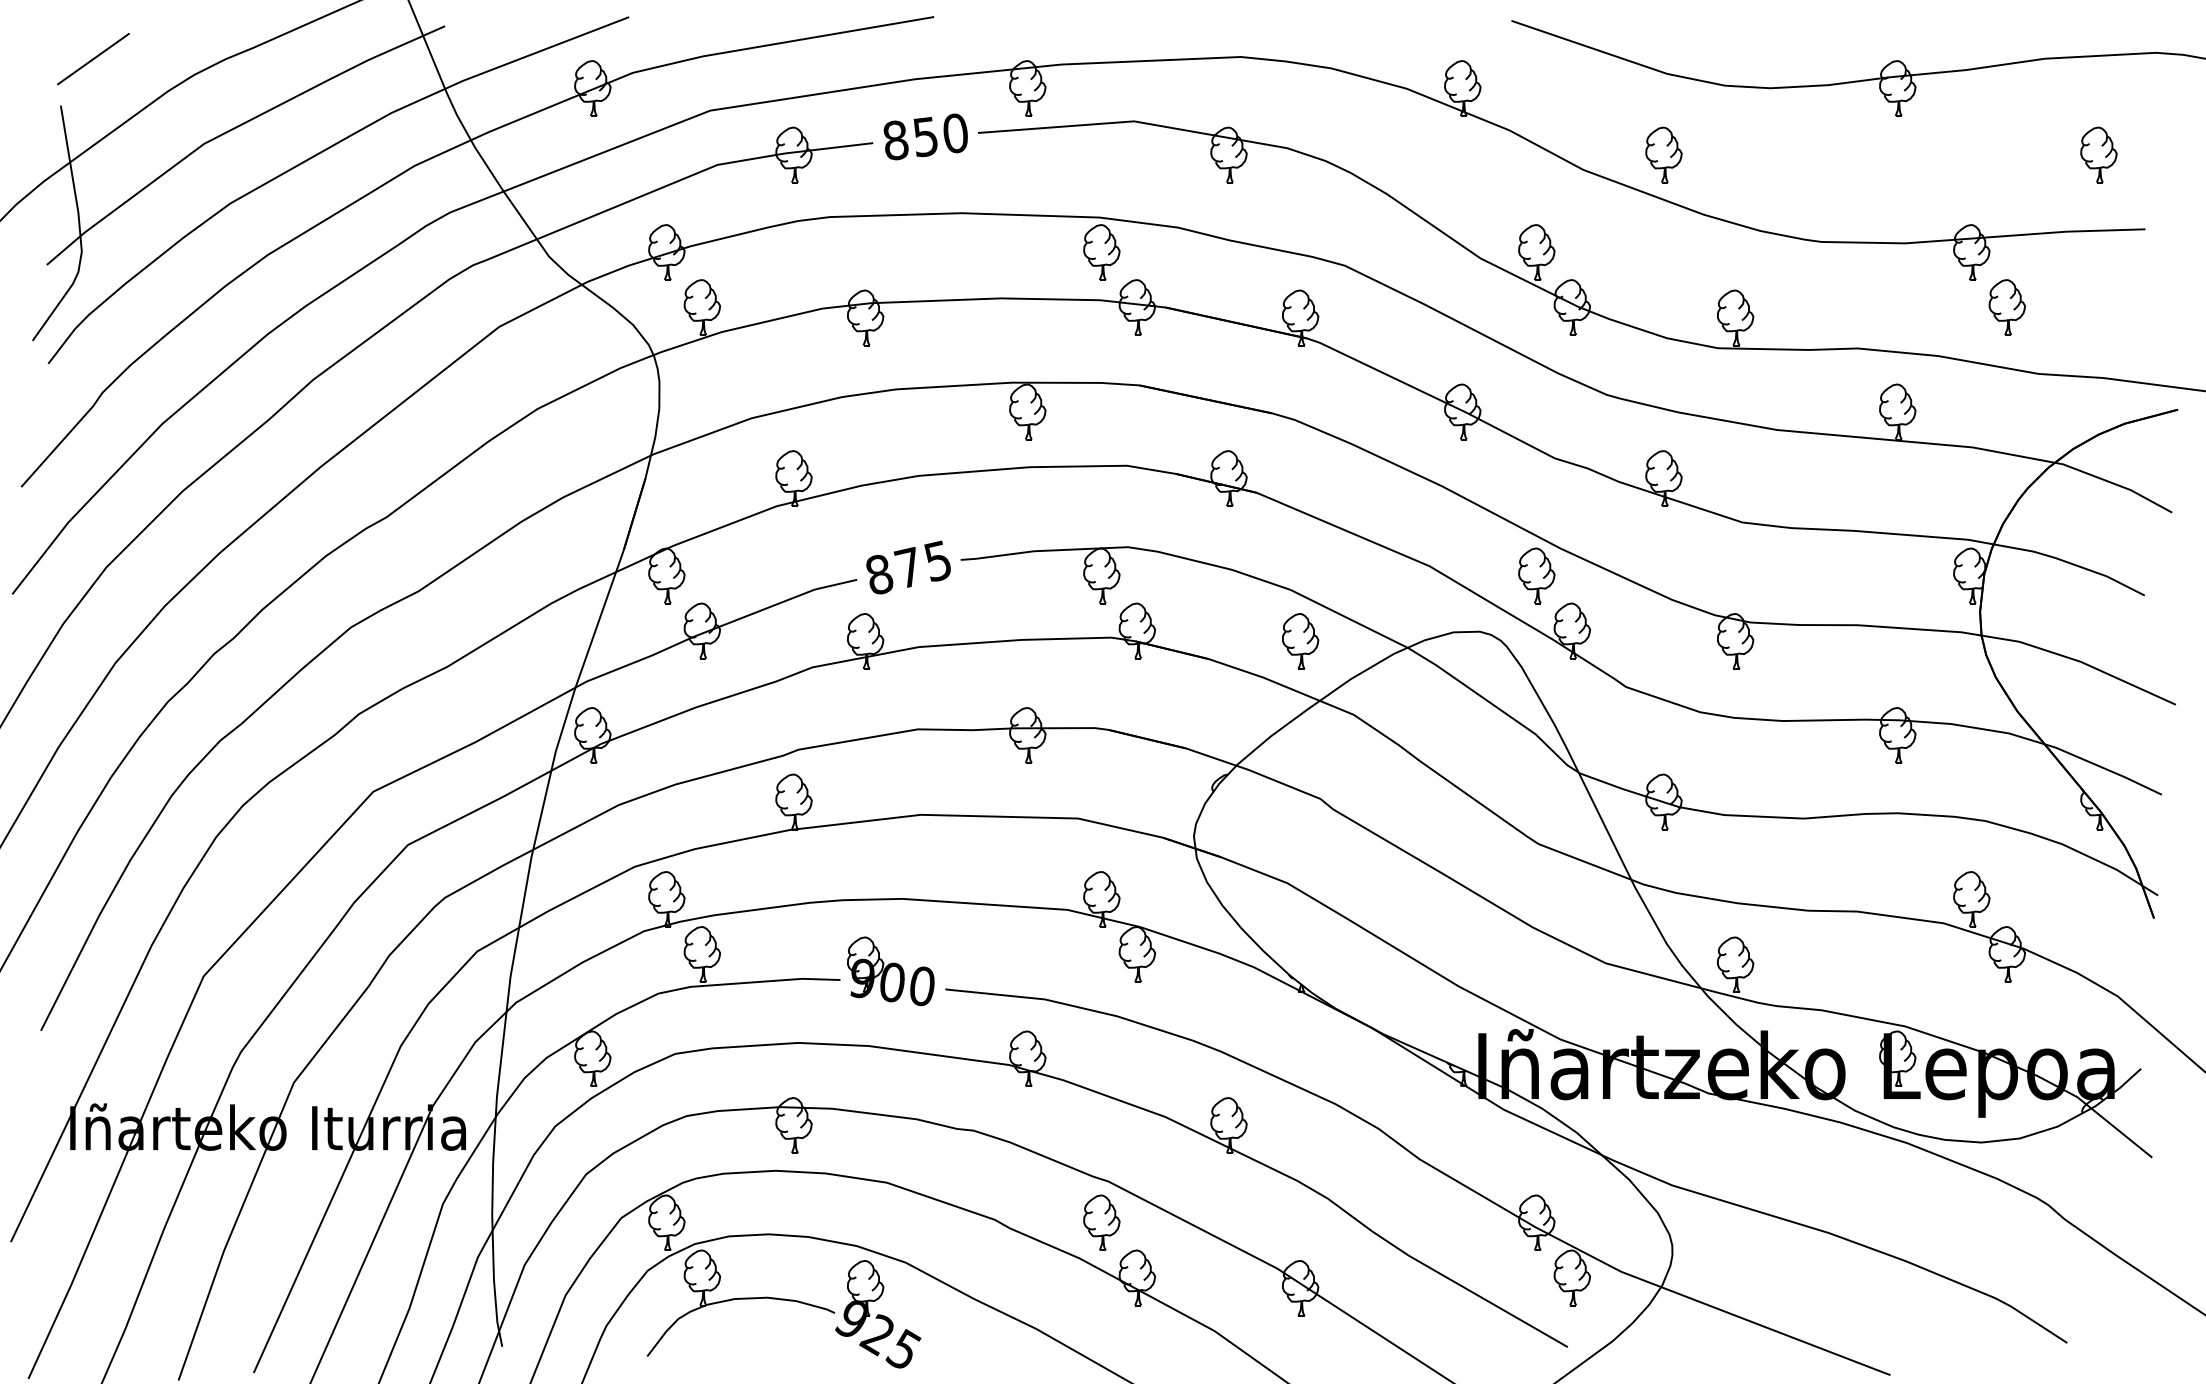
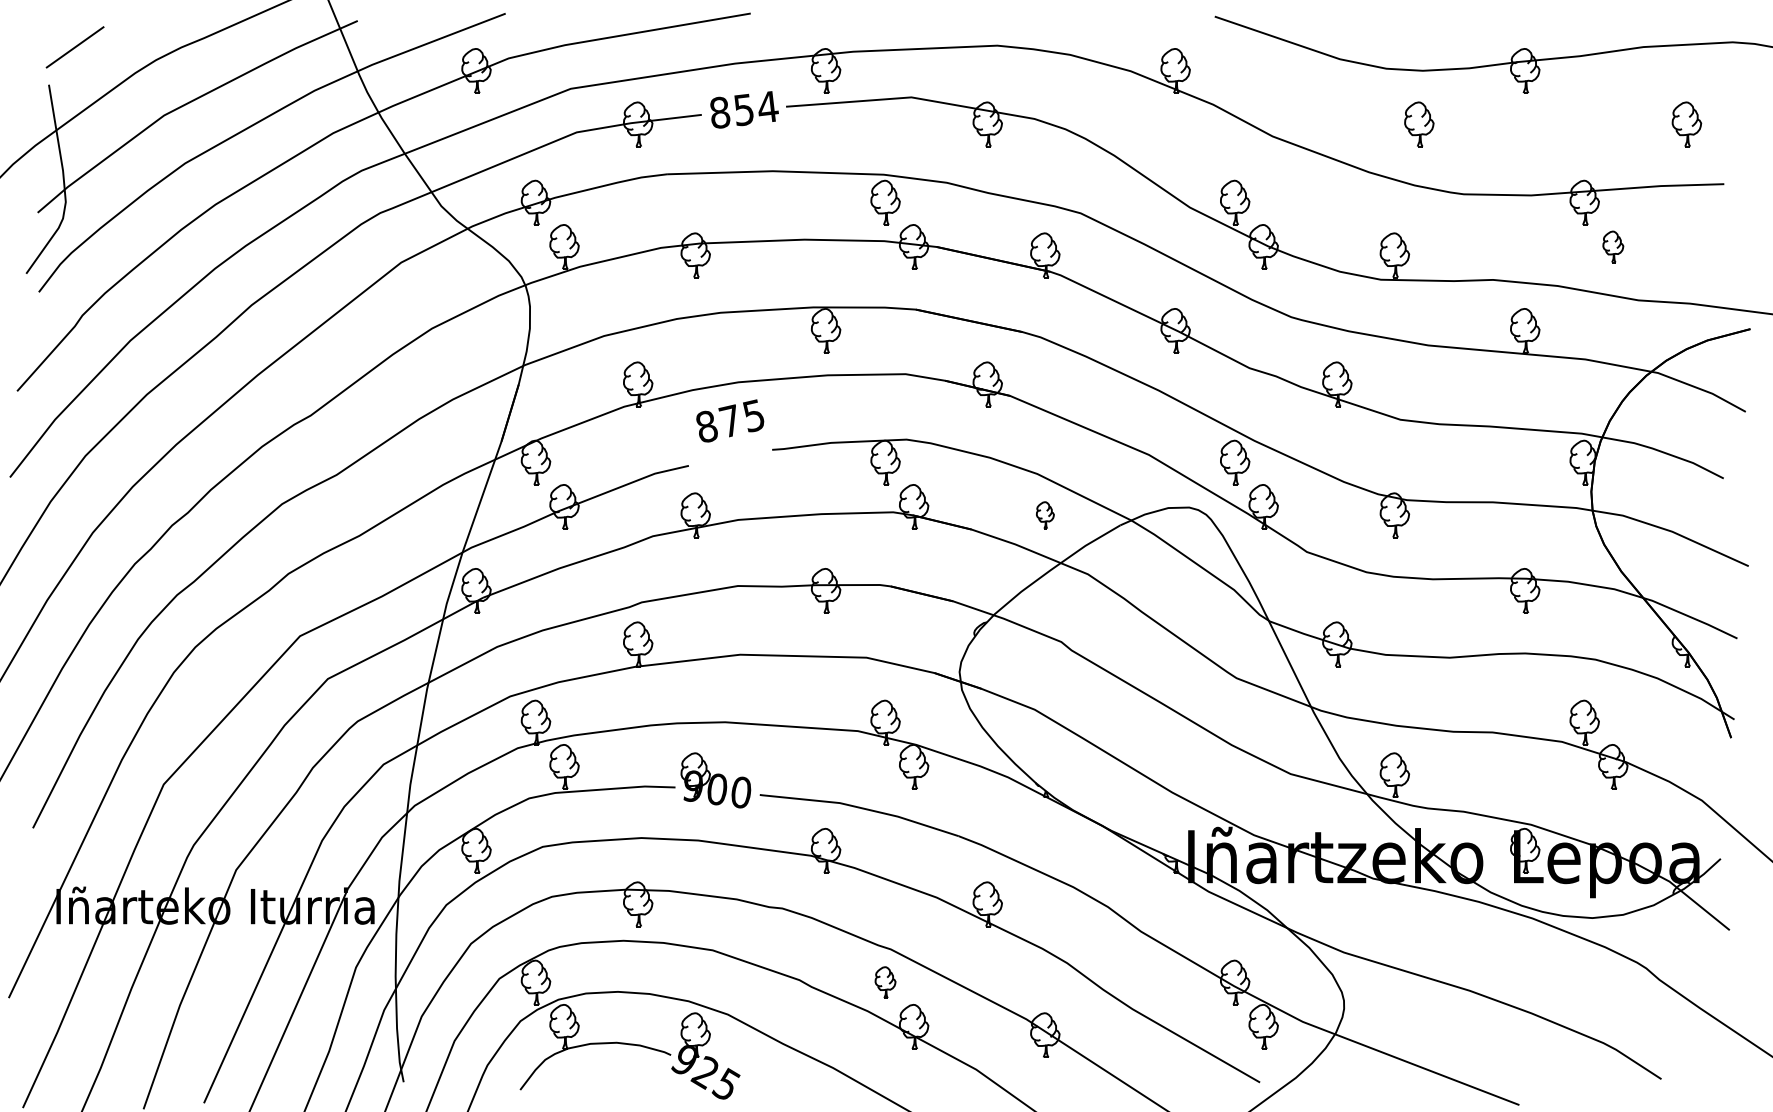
text: (956, 132) -> (768, 106), 850 -> 854
part: (1664, 155) -> (1419, 124), moved
part: (2007, 306) -> (1613, 246), size x0.7
text: (908, 566) -> (730, 420), moved
part: (1300, 641) -> (1045, 515), size x0.6
part: (1101, 1222) -> (885, 982), size x0.7

